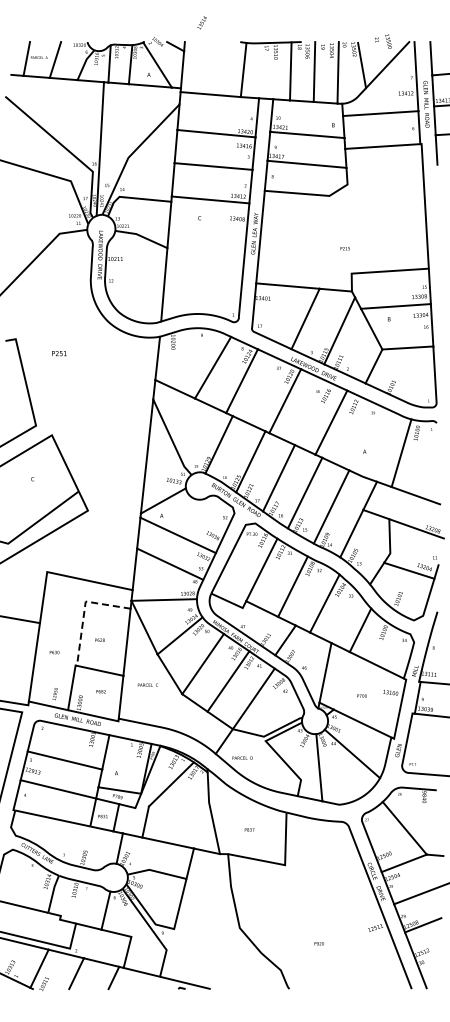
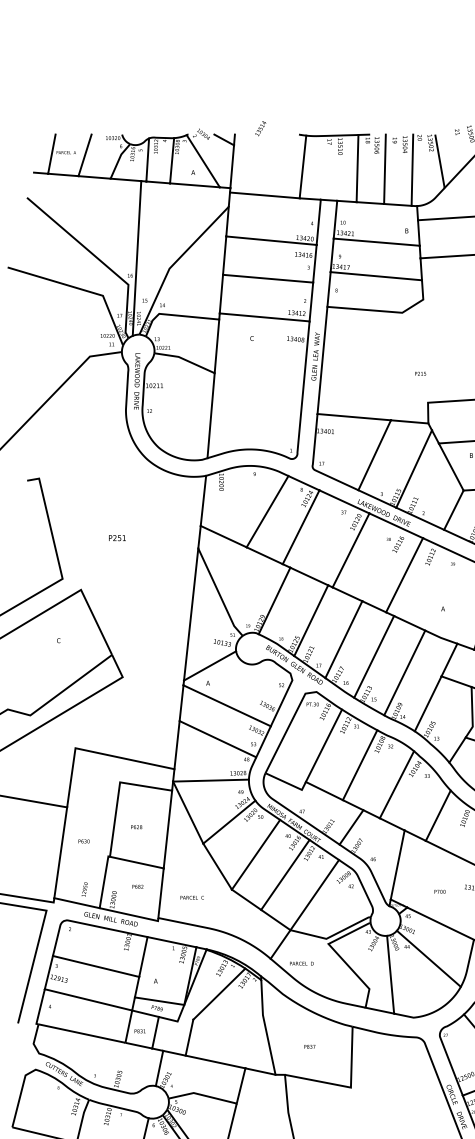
text: (201, 22) -> (259, 128), moved
text: (59, 353) -> (117, 538), moved
line: (84, 610) -> (118, 792), dashed -> solid
text: (147, 684) -> (191, 896), moved

